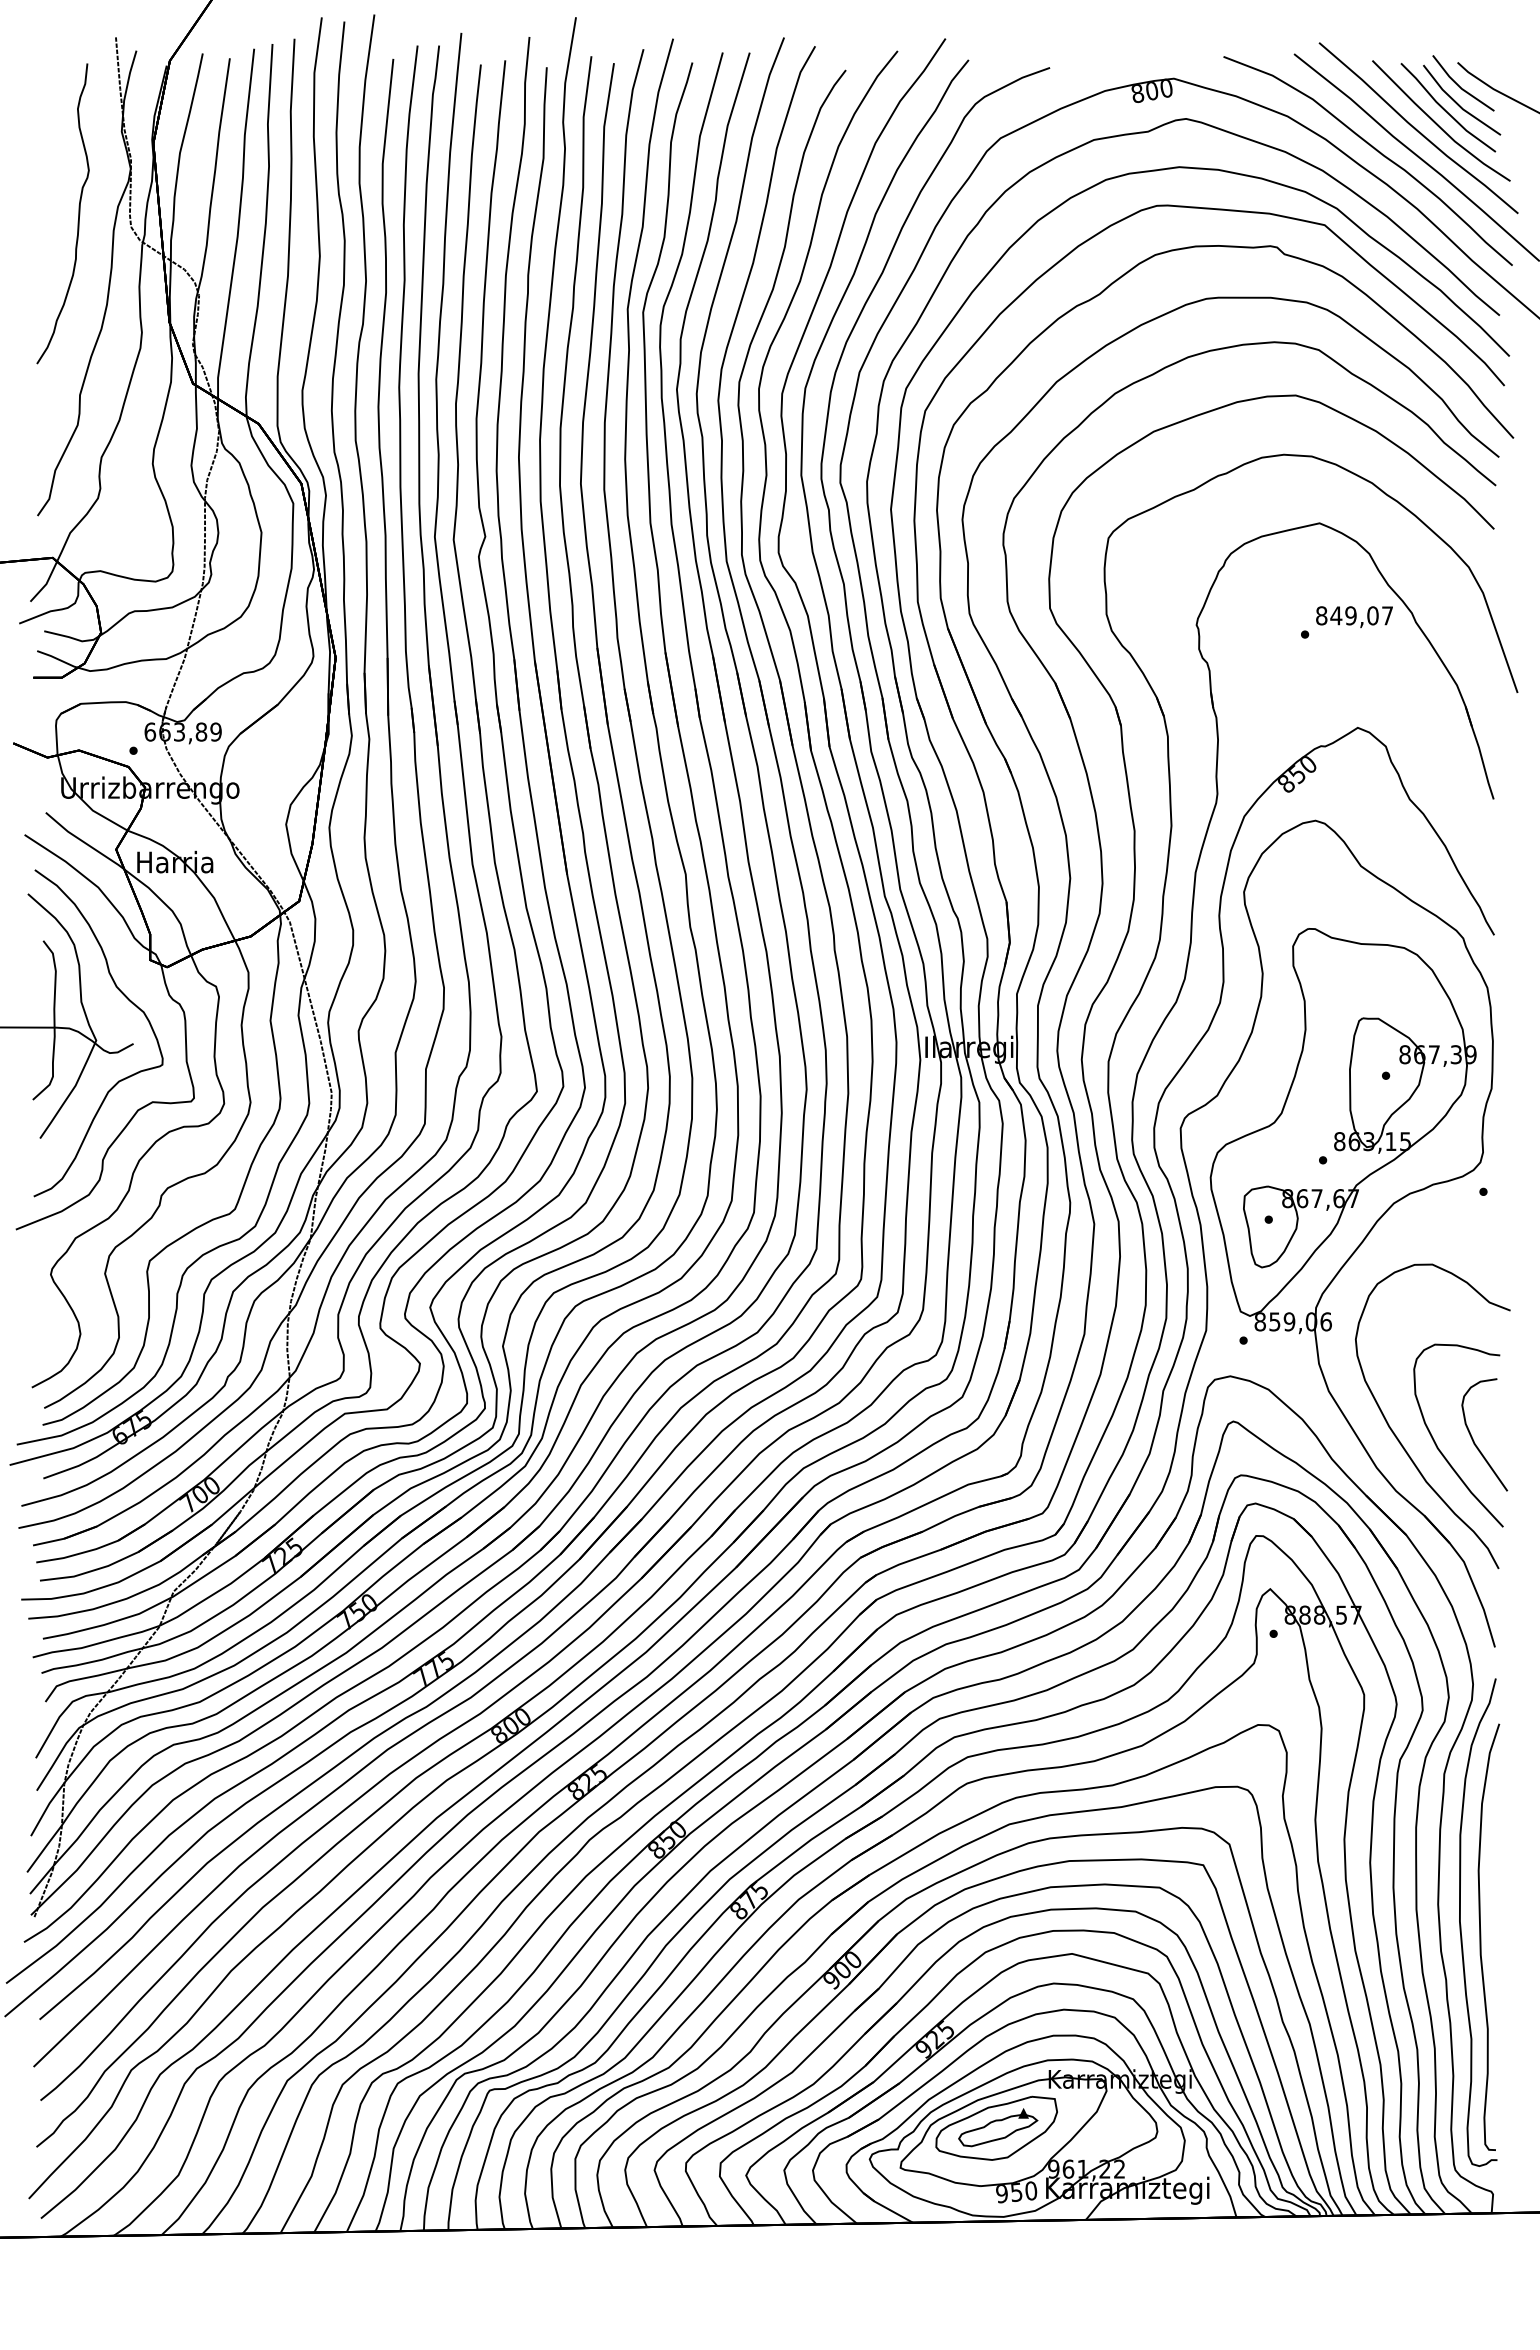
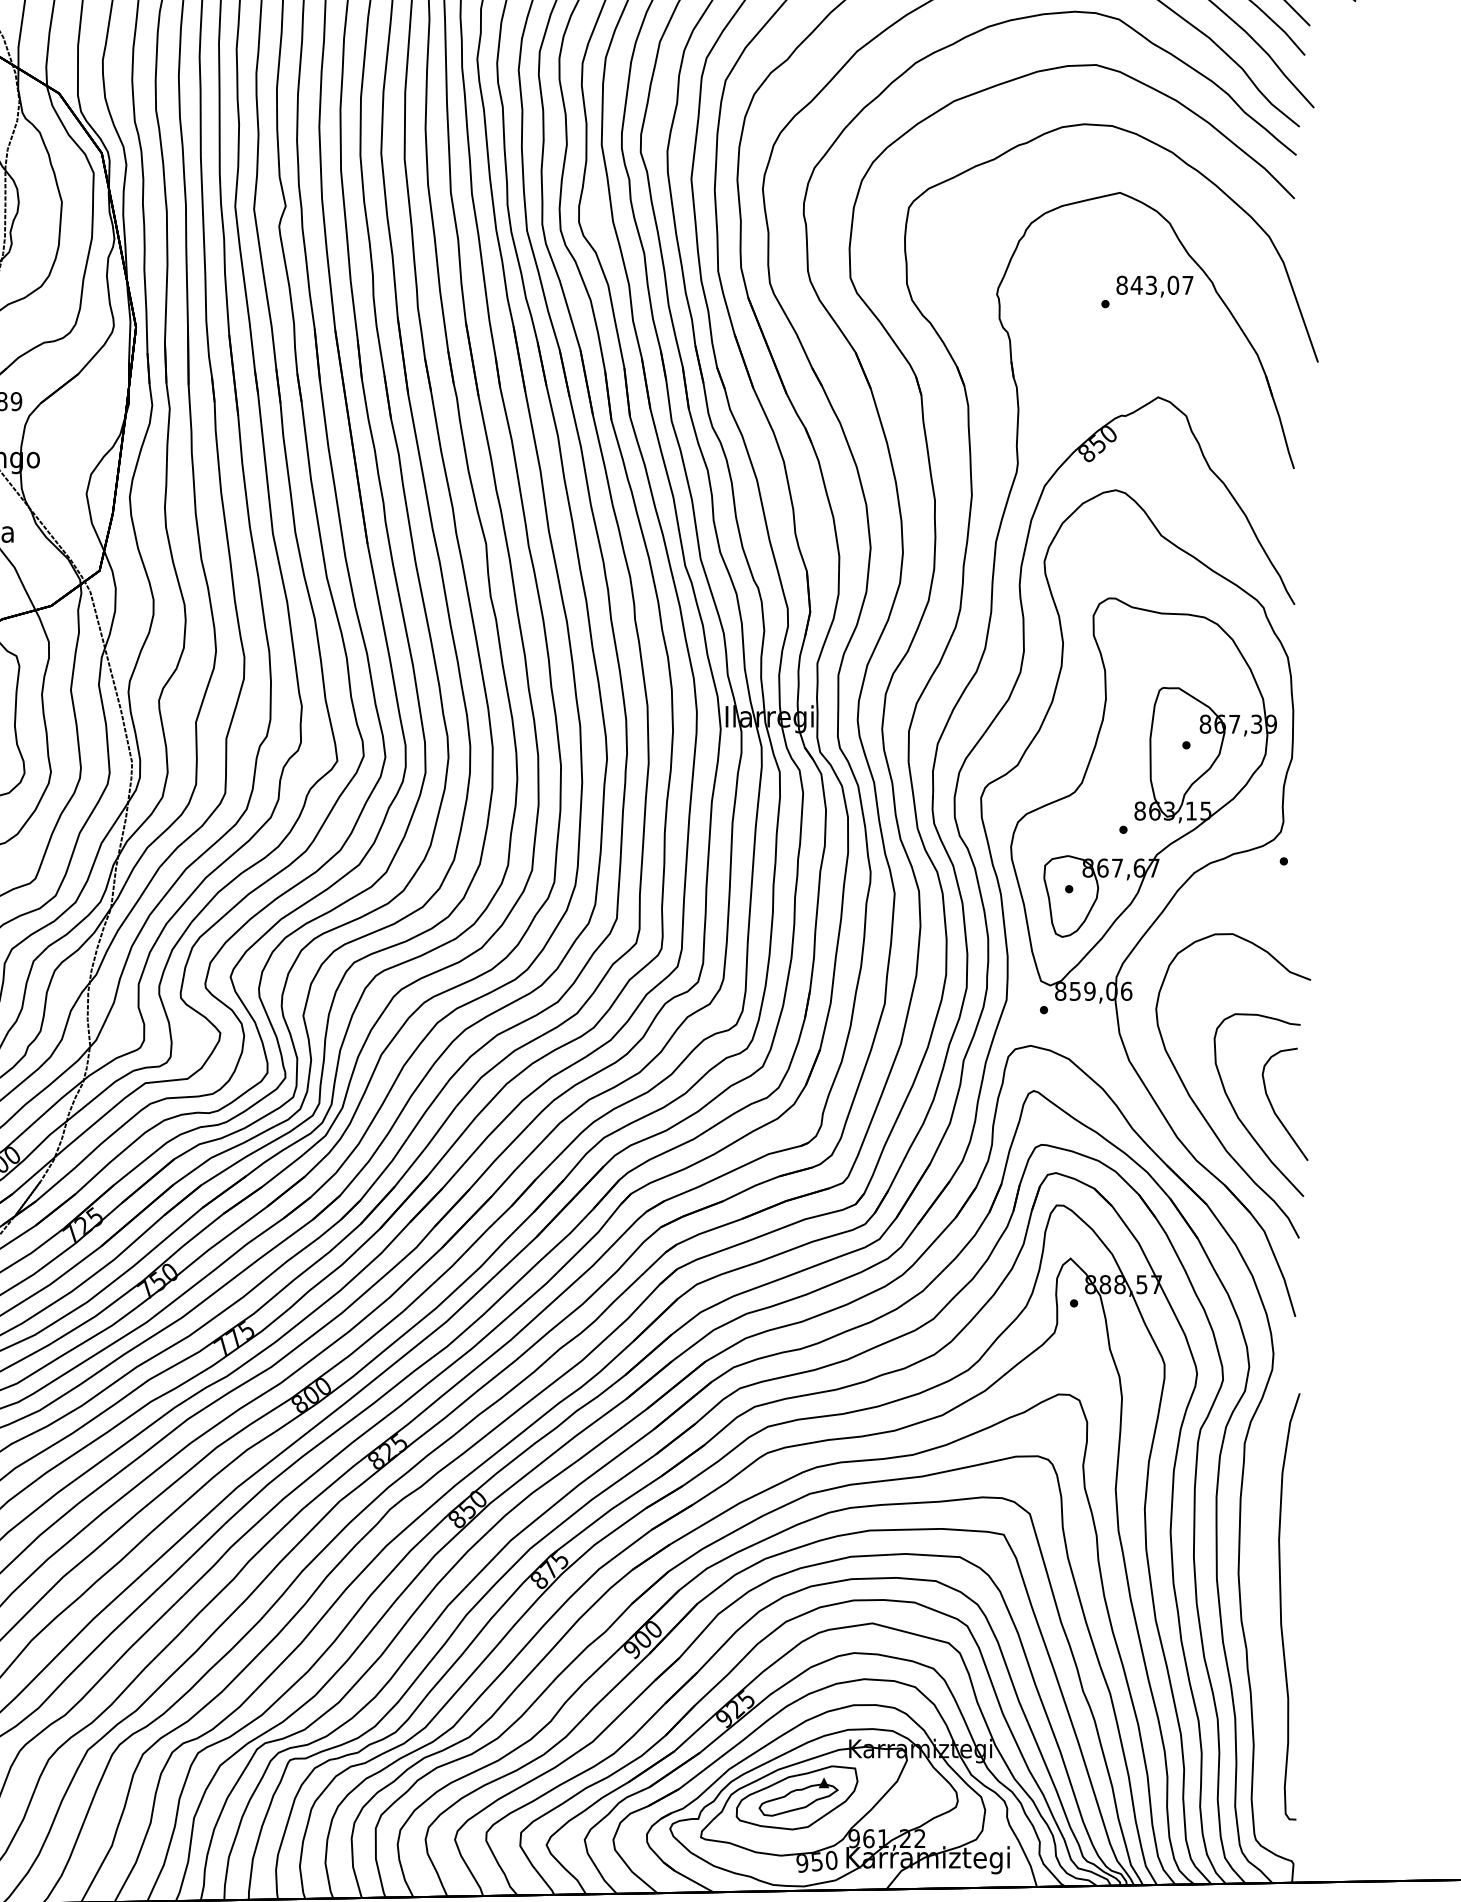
text: (1350, 615) -> (1150, 285), 849,07 -> 843,07
curve: (1461, 1924) -> (1261, 1594), removed

